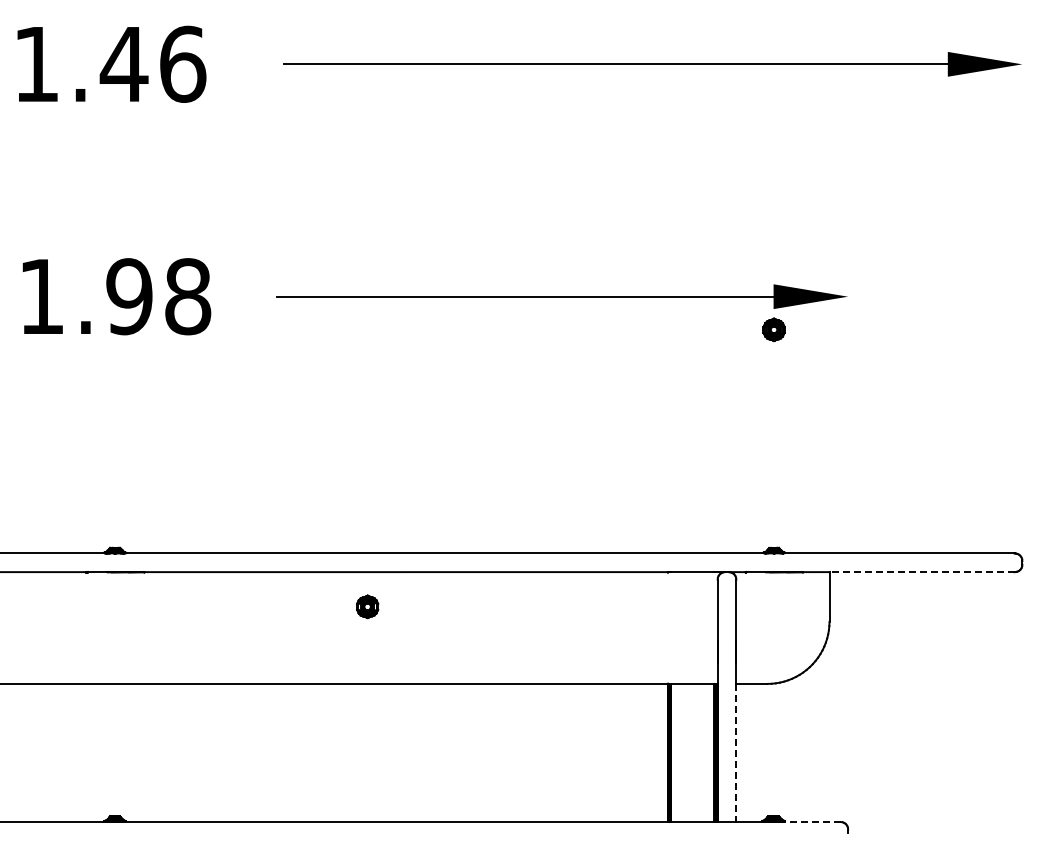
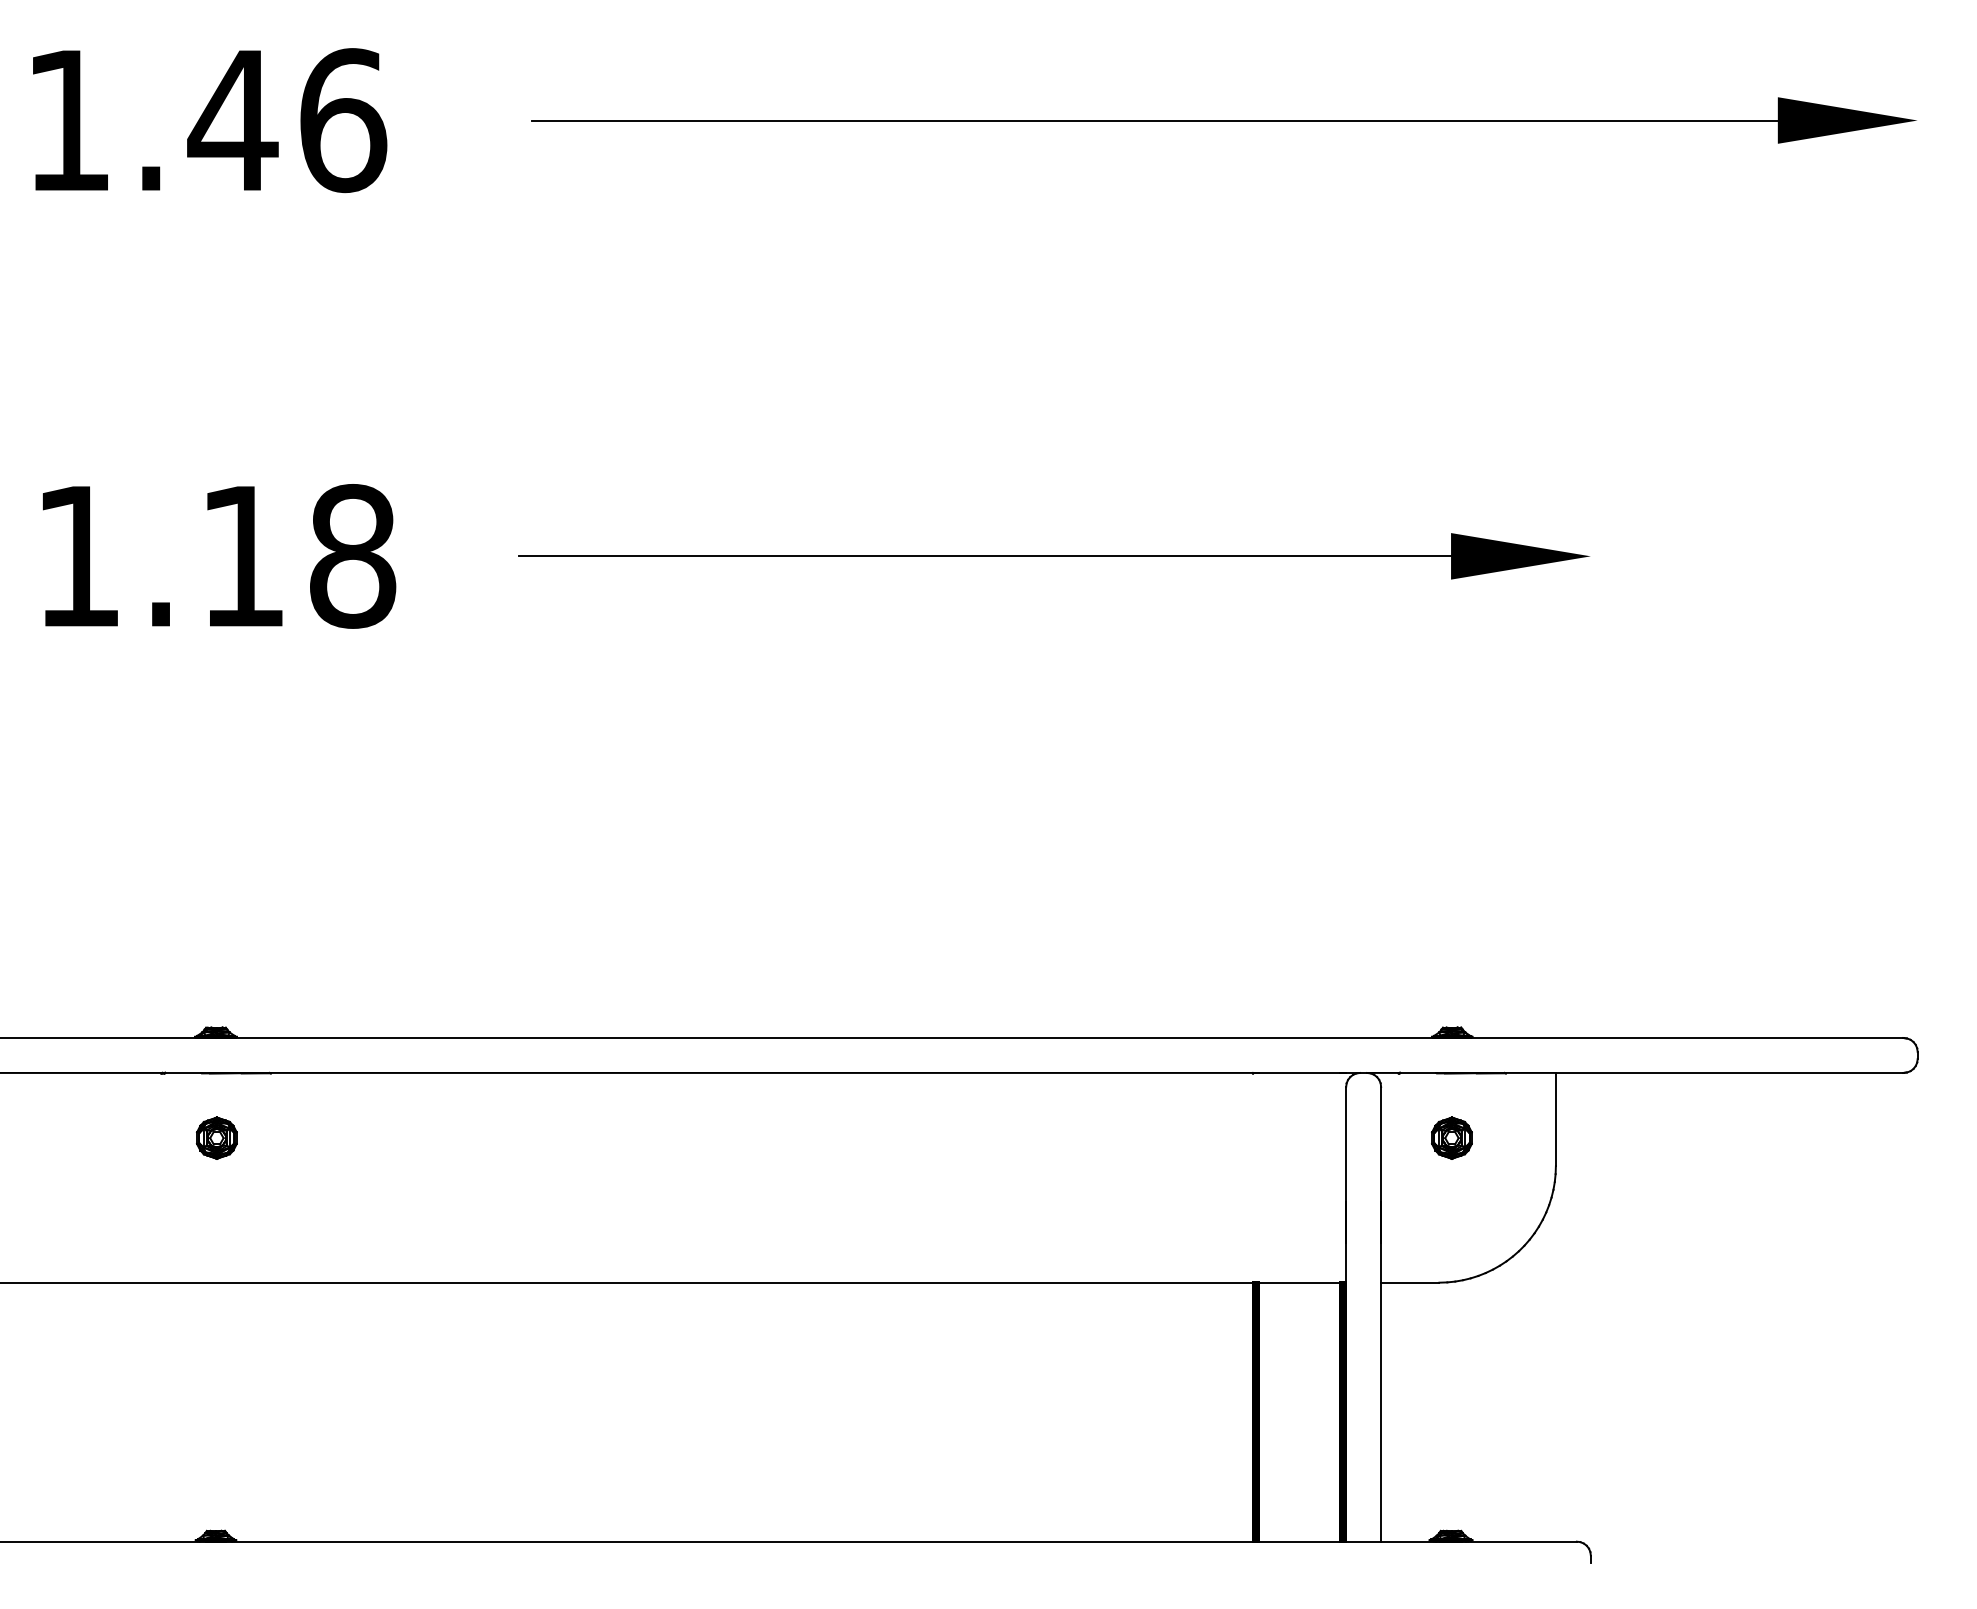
text: (129, 296) -> (242, 555), 1.98 -> 1.18
part: (773, 329) -> (1450, 1137), moved
line: (922, 572) -> (1730, 1073), dashed -> solid
part: (367, 606) -> (216, 1137), moved
line: (736, 753) -> (1381, 1413), dashed -> solid
line: (810, 822) -> (1520, 1542), dashed -> solid

